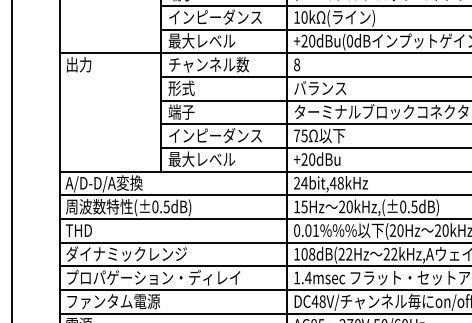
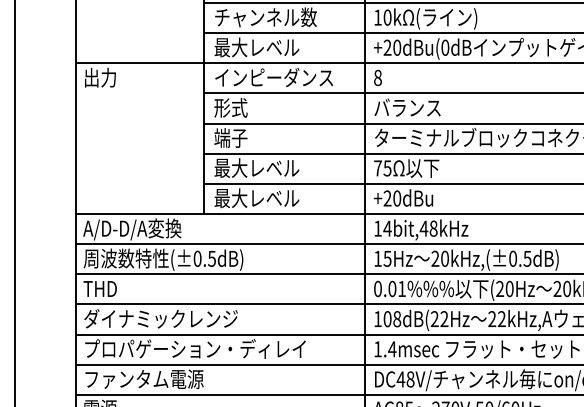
text: (215, 17) -> (274, 17), インピーダンス -> チャンネル数
text: (215, 64) -> (274, 77), チャンネル数 -> インピーダンス
text: (214, 135) -> (272, 167), インピーダンス -> 最大レベル
text: (297, 182) -> (378, 227), 24bit,48kHz -> 14bit,48kHz

